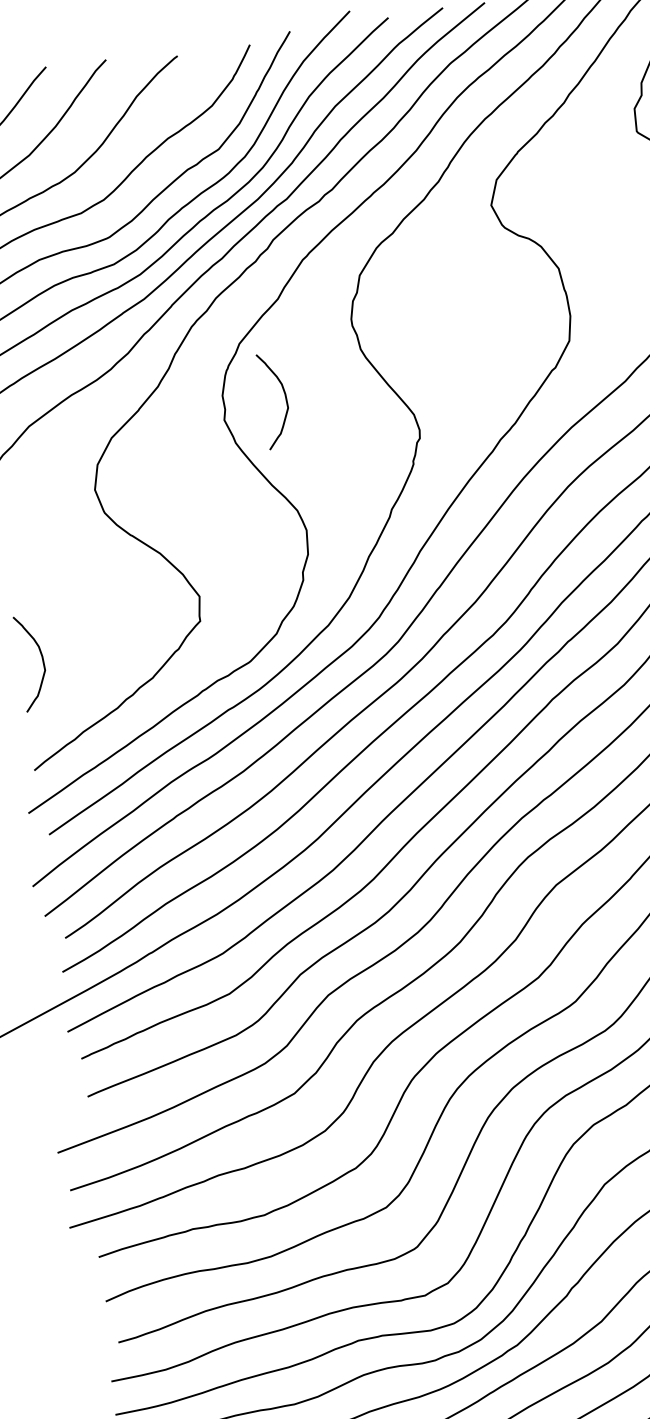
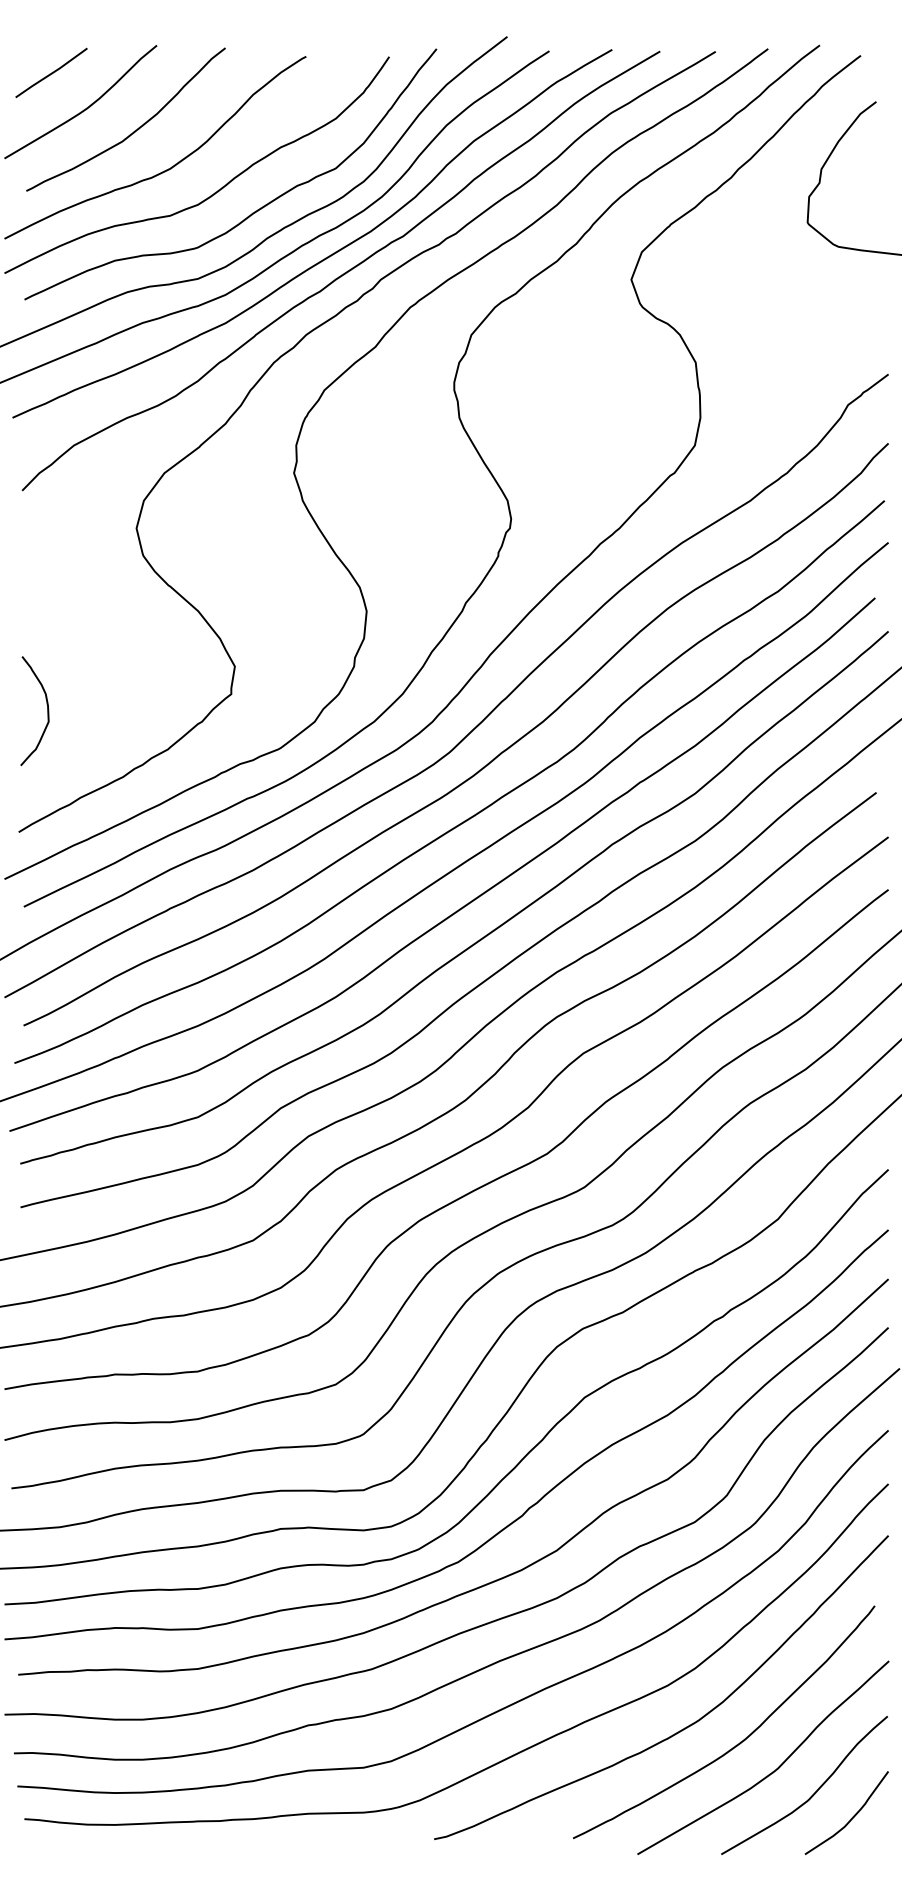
curve: (285, 399) -> (366, 460), removed

